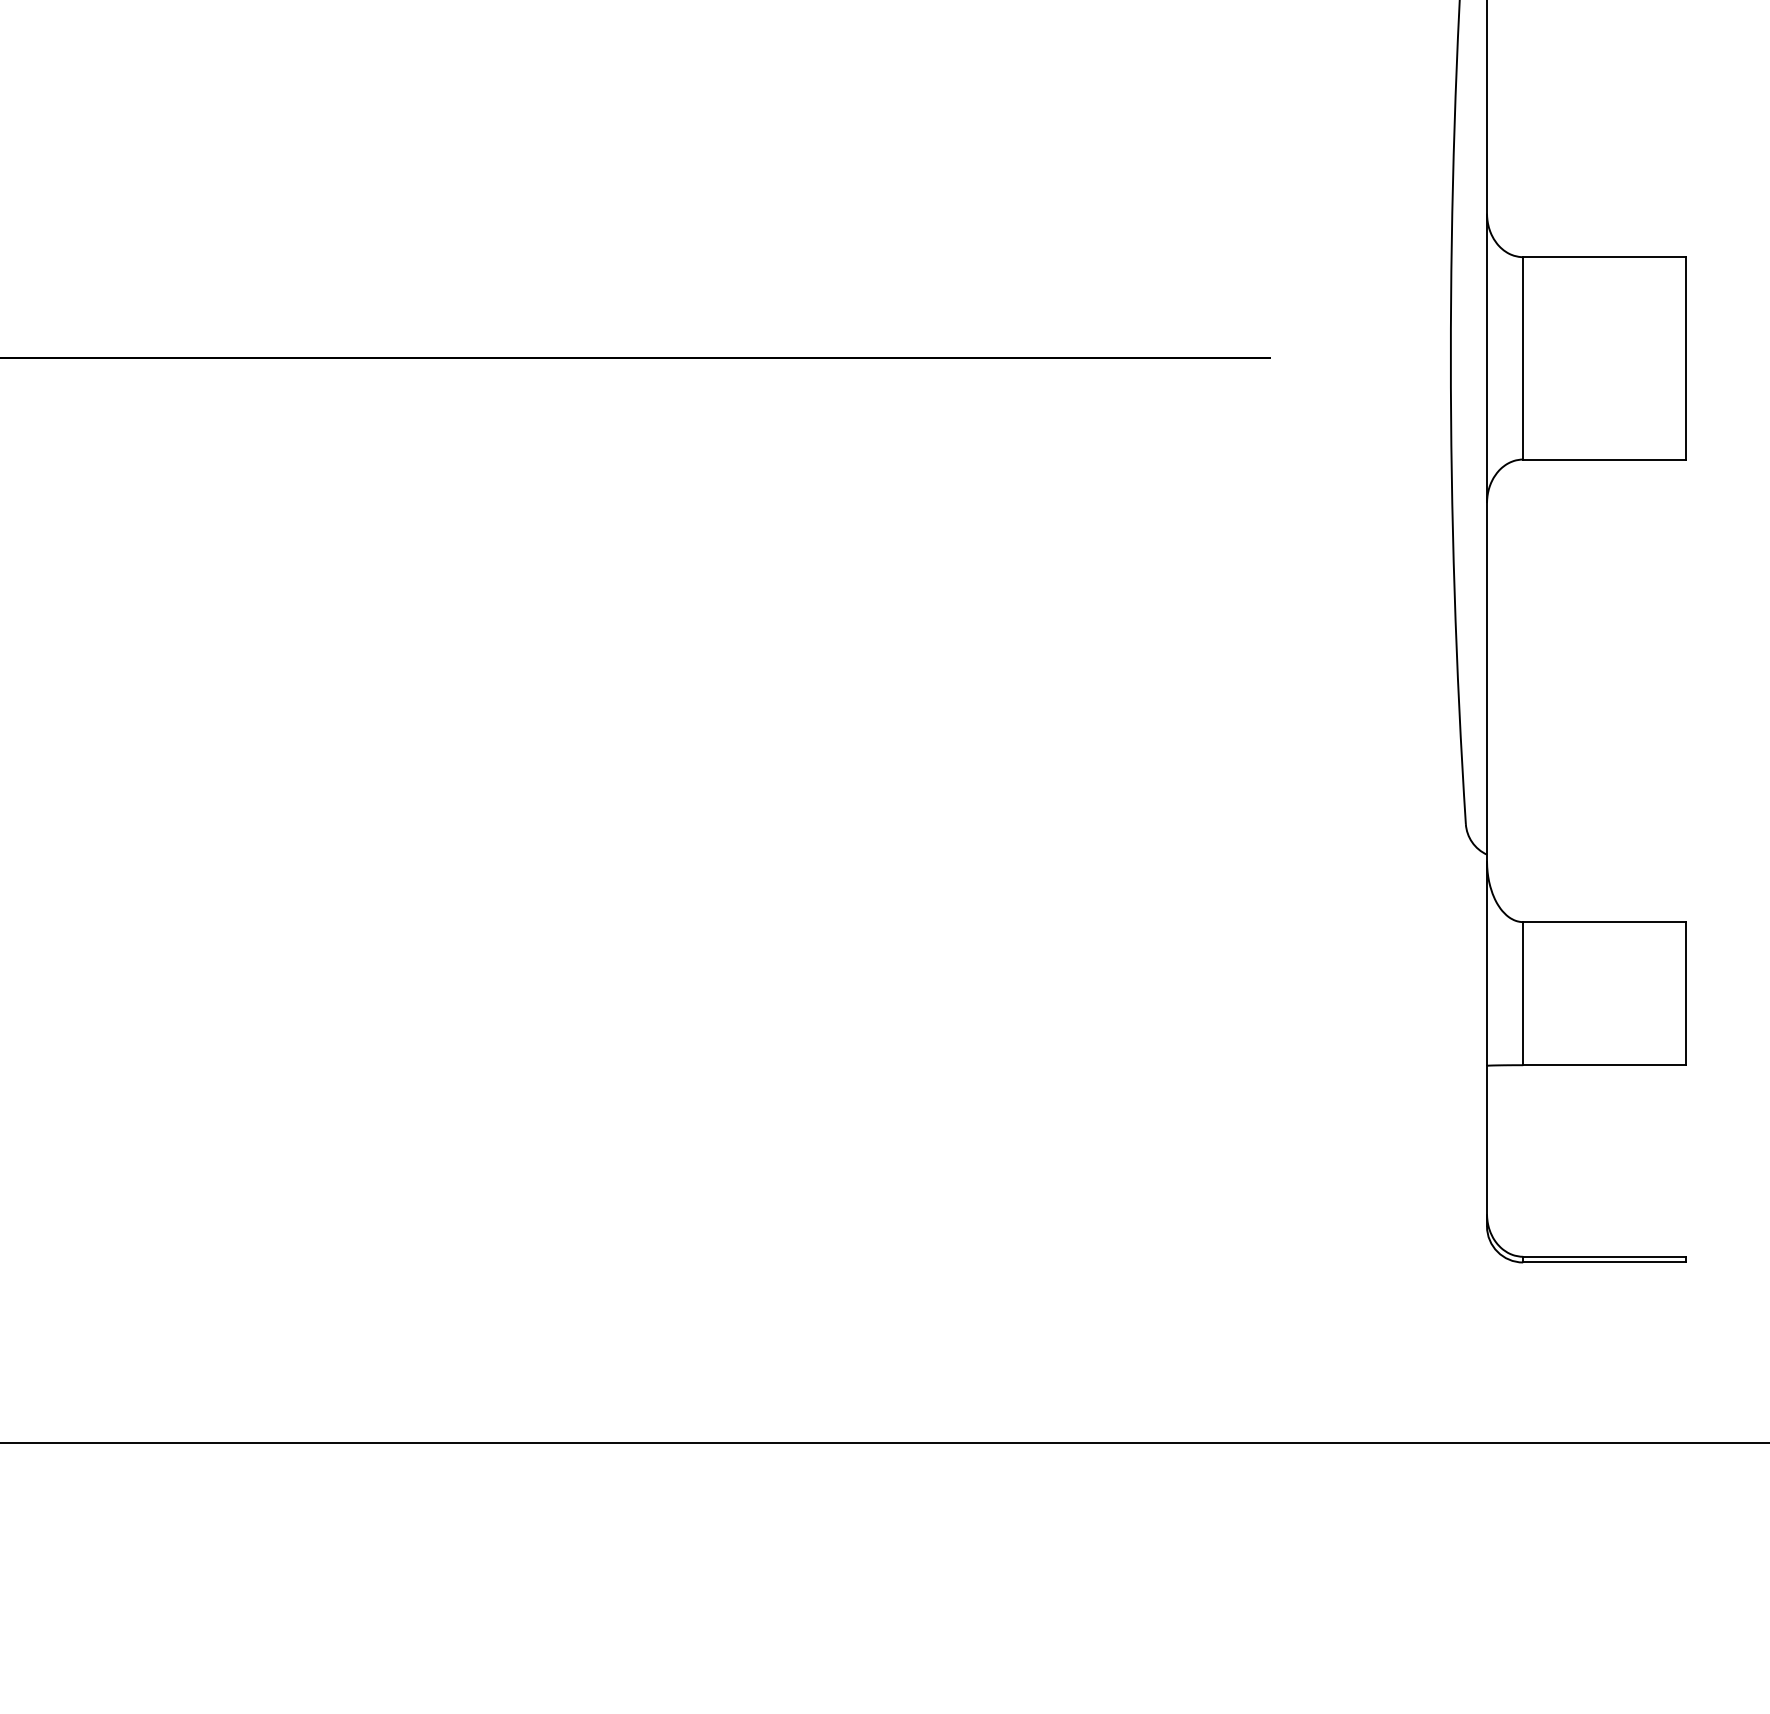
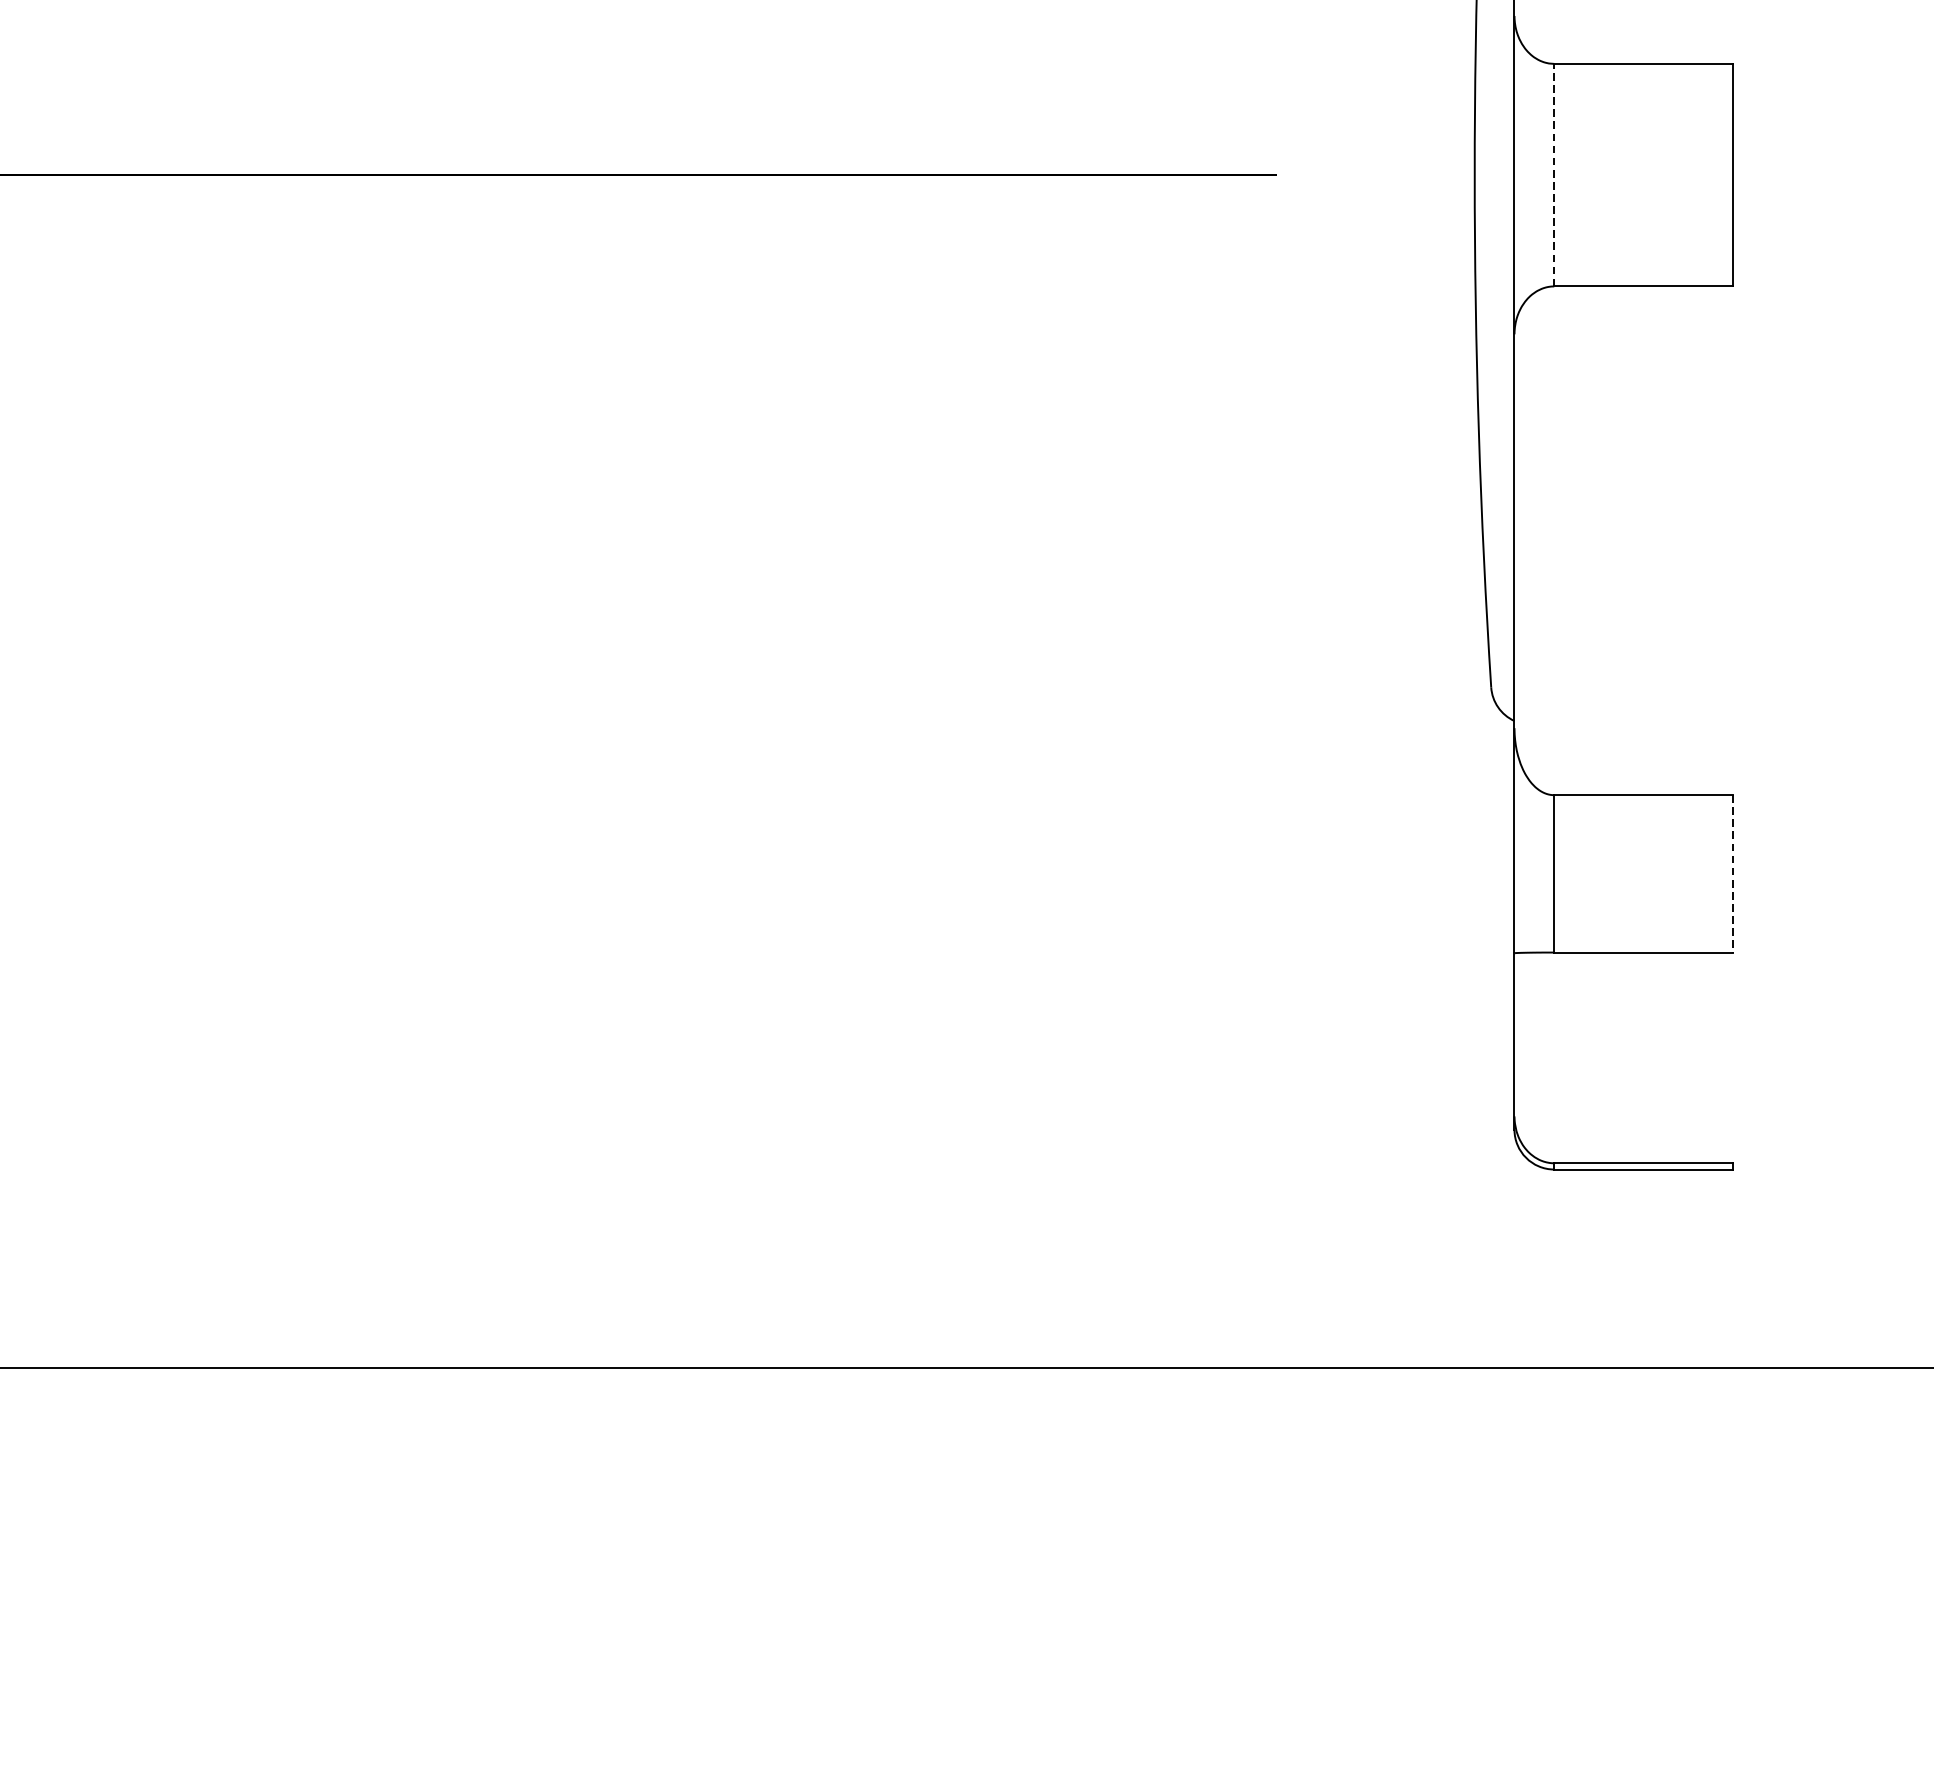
line: (1523, 357) -> (1554, 174), solid -> dashed
line: (1685, 993) -> (1732, 873), solid -> dashed

